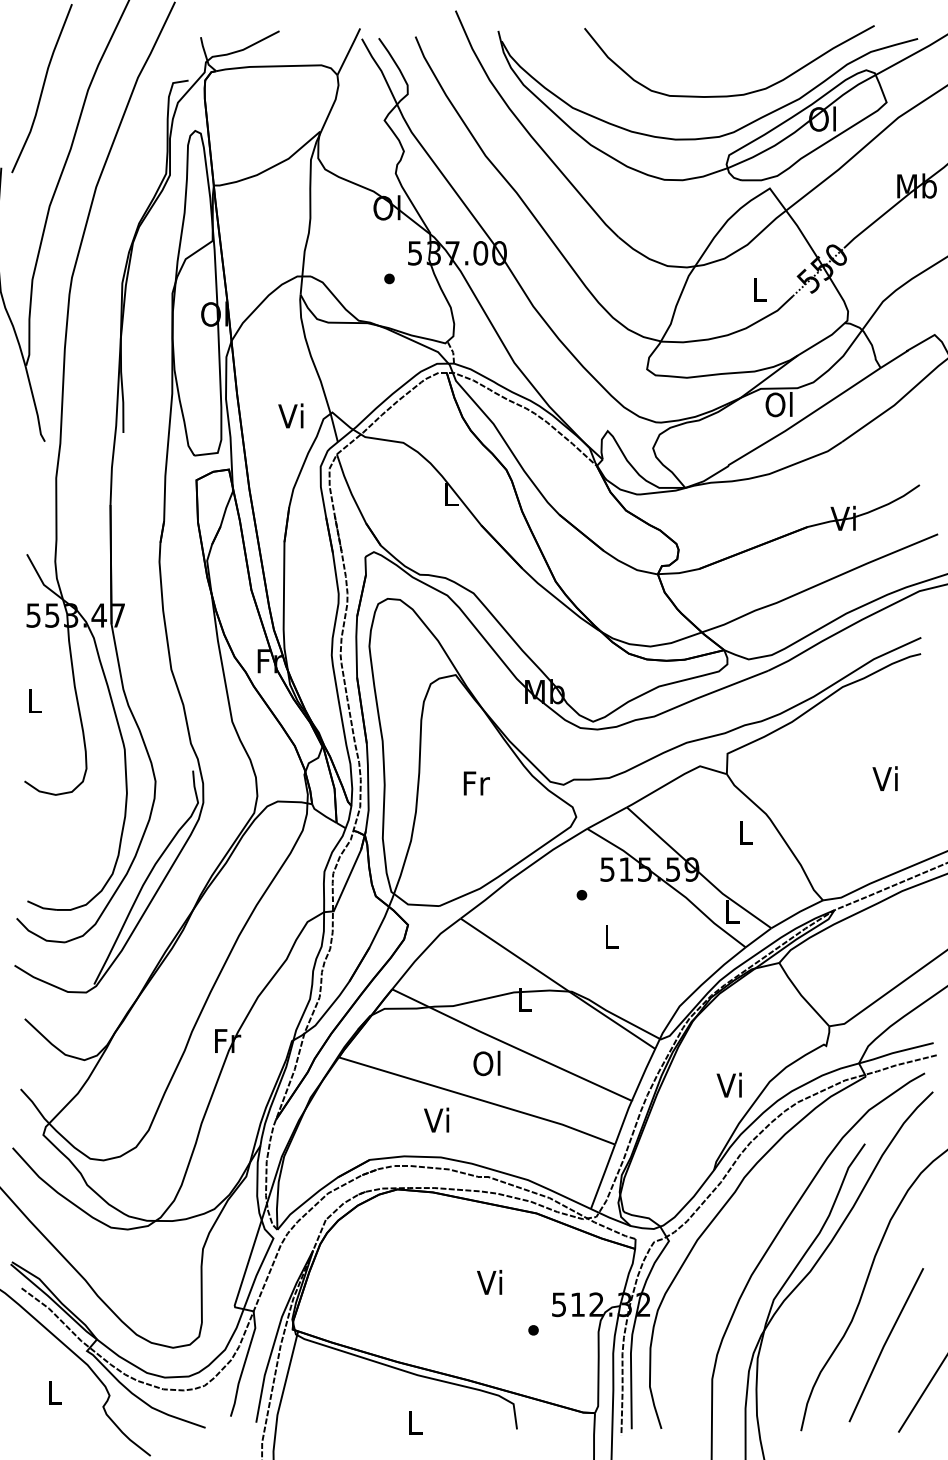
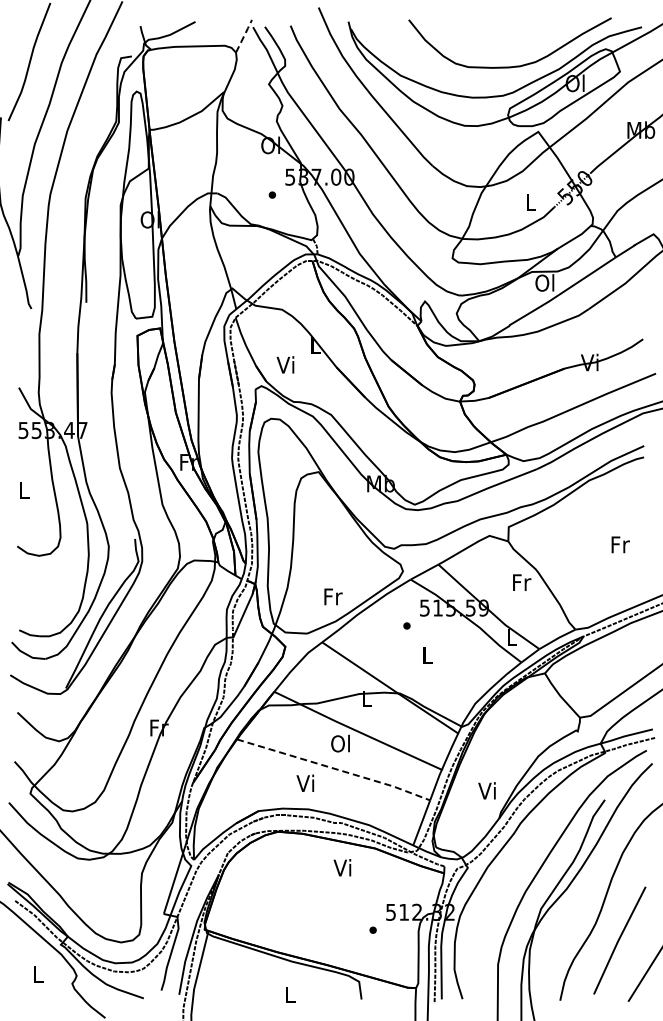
line: (349, 50) -> (244, 35), solid -> dashed
text: (290, 415) -> (285, 364), moved
text: (885, 778) -> (619, 544), Vi -> Fr
text: (476, 782) -> (333, 596), moved
text: (747, 832) -> (522, 582), L -> Fr
text: (728, 1084) -> (486, 790), moved
line: (479, 1098) -> (335, 768), solid -> dashed
text: (489, 1282) -> (342, 867), moved

